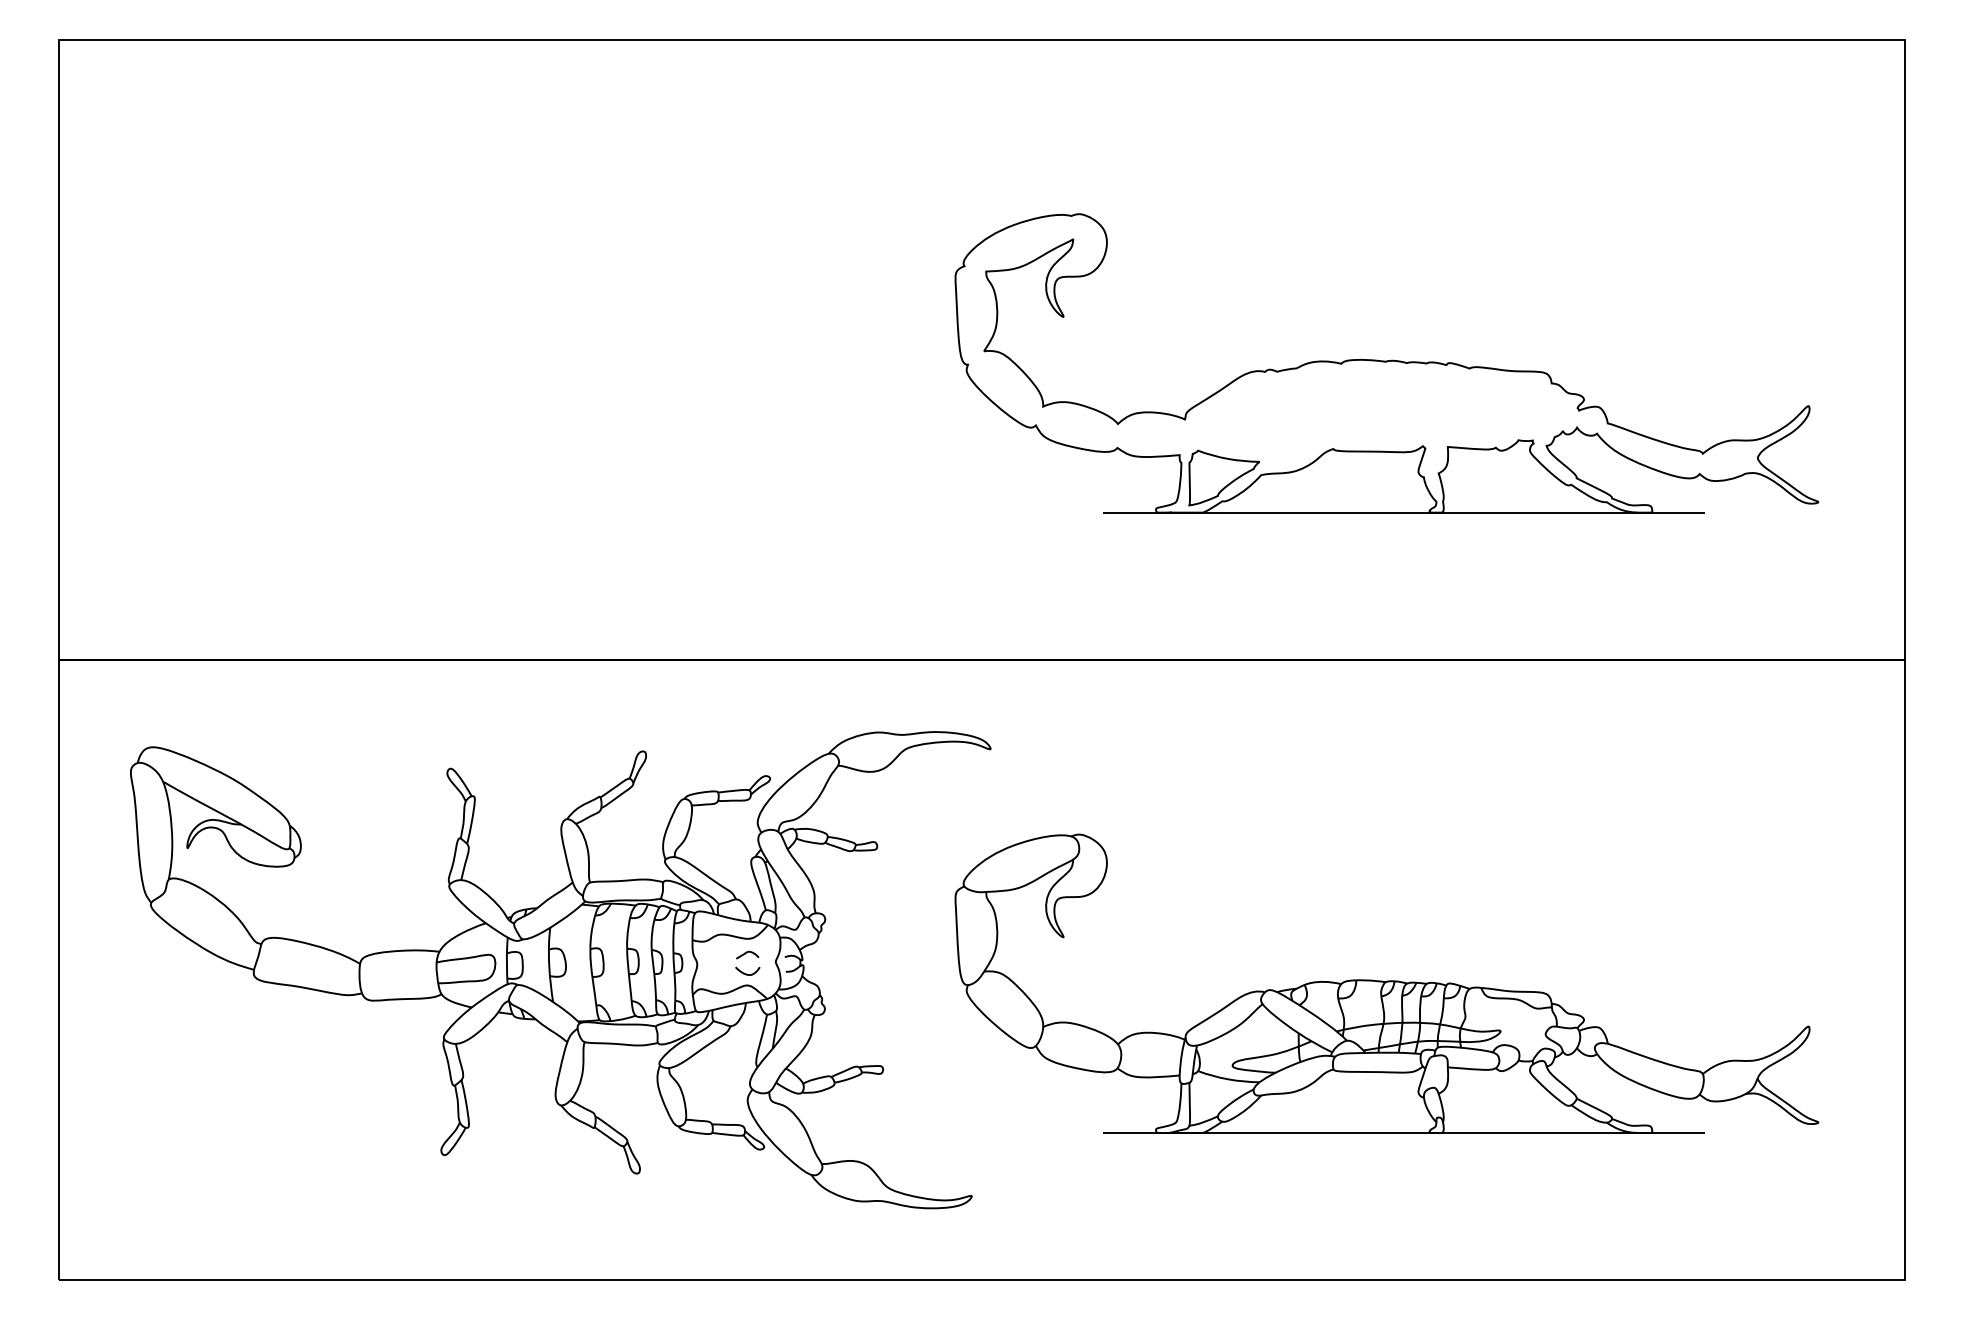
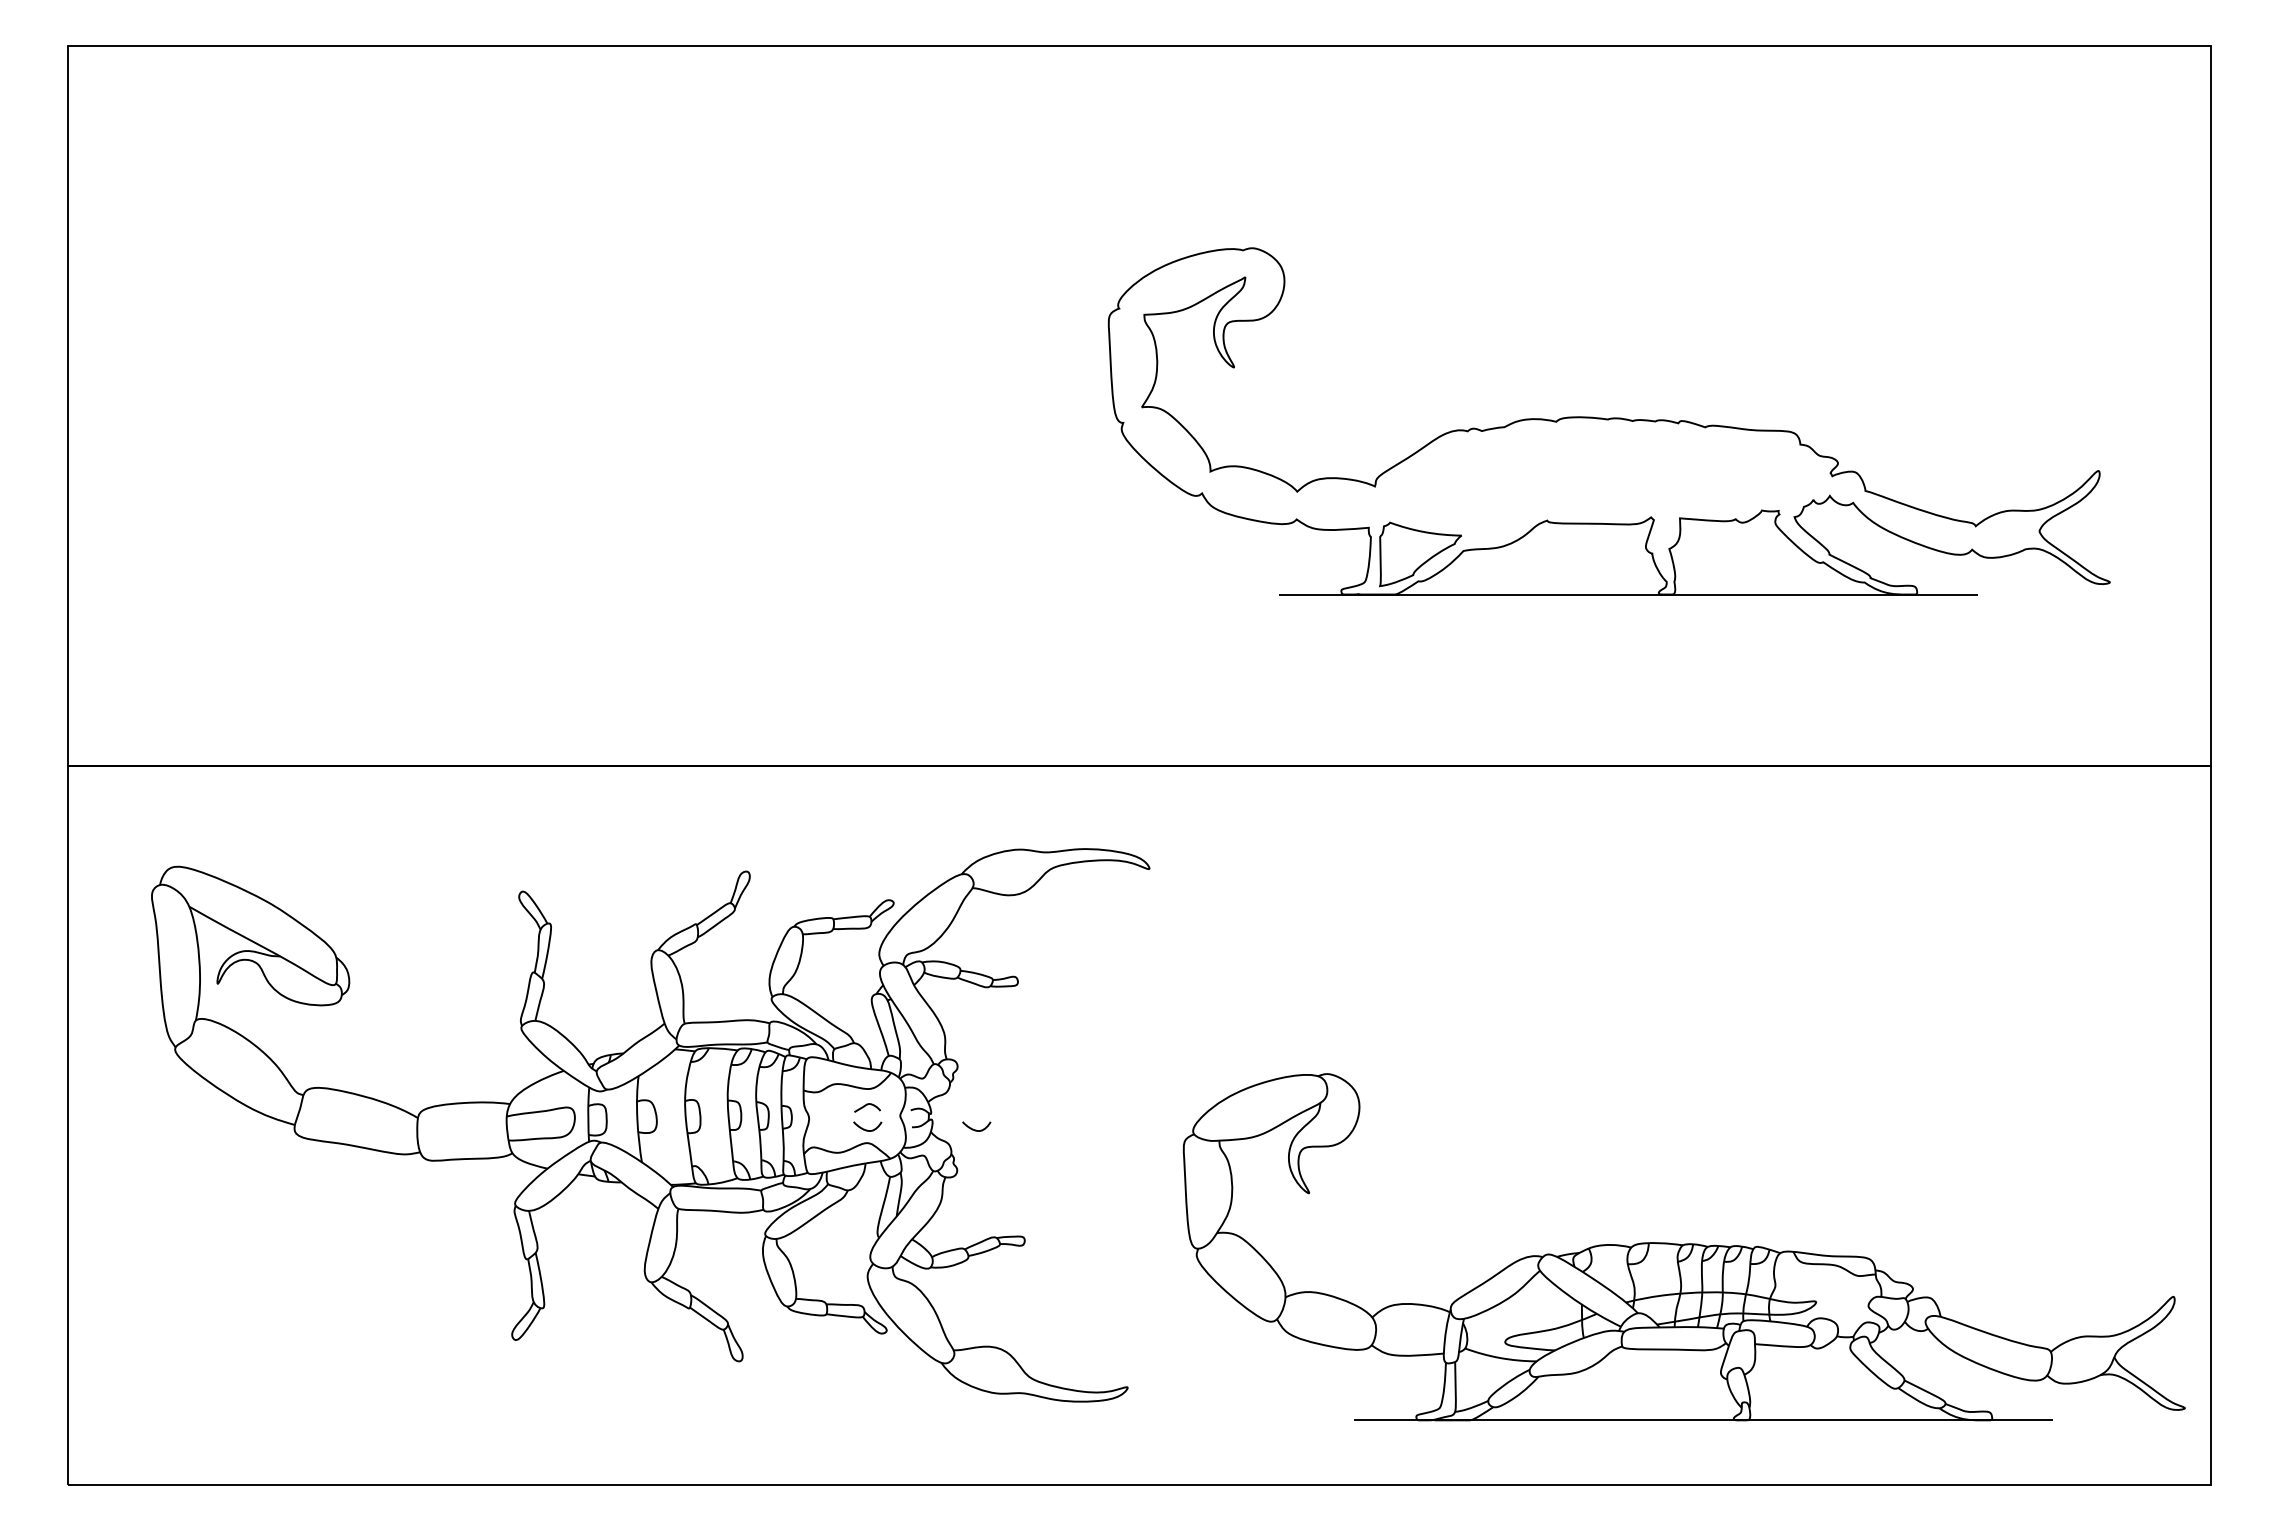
curve: (841, 973) -> (976, 1129), added
part: (1386, 984) -> (1683, 1247), moved

